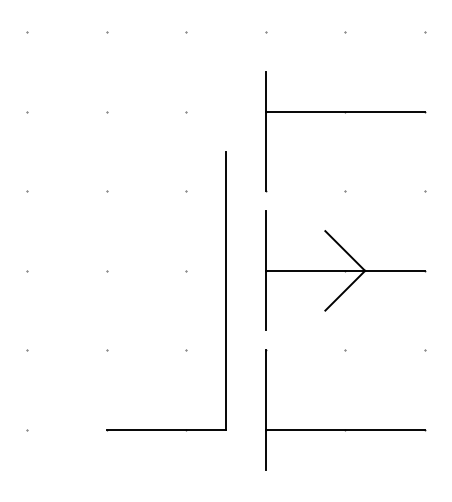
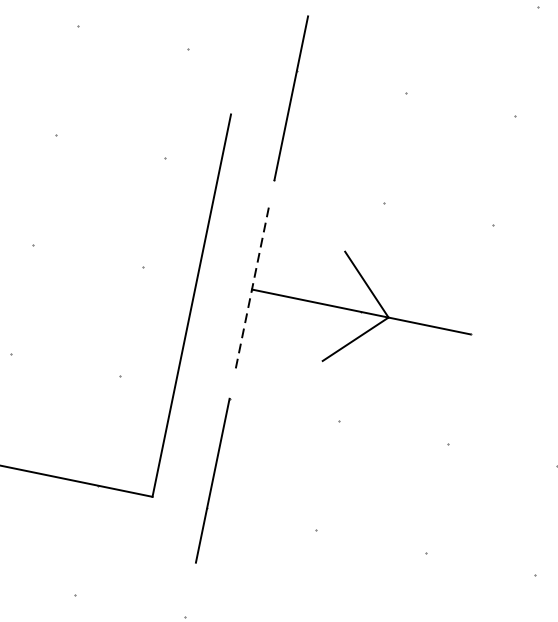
line: (344, 111) -> (405, 92), removed
line: (265, 270) -> (251, 288), solid -> dashed
line: (344, 429) -> (315, 529), removed

